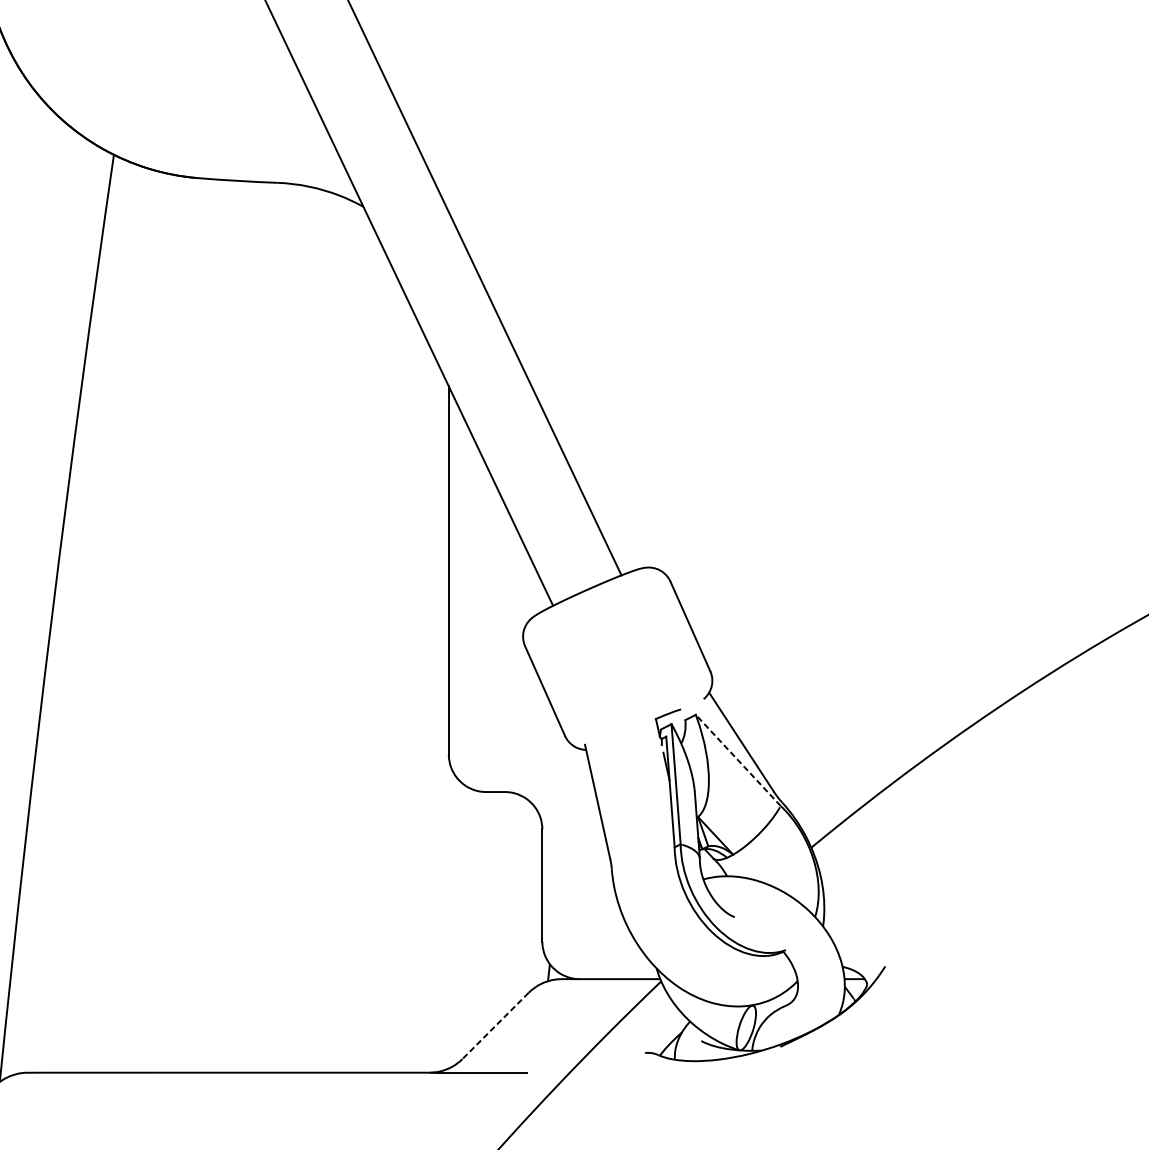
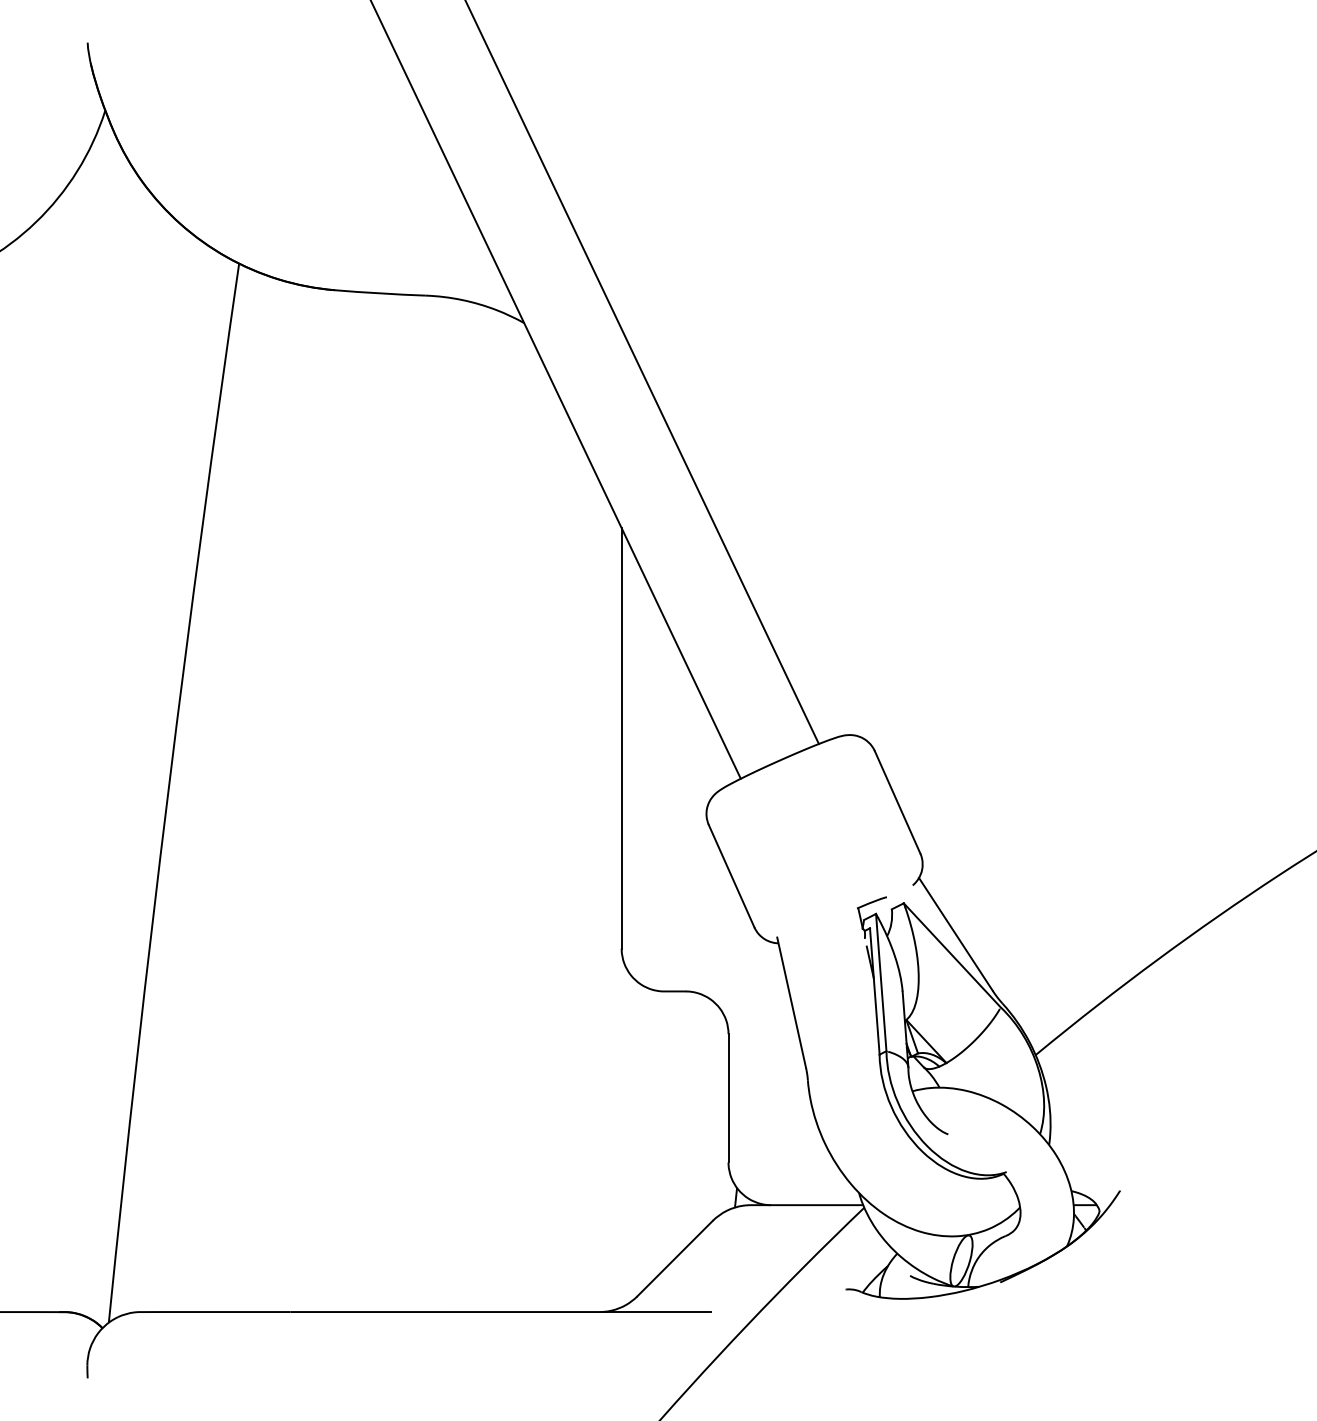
line: (737, 760) -> (951, 955), dashed -> solid
line: (495, 1025) -> (674, 1258), dashed -> solid

